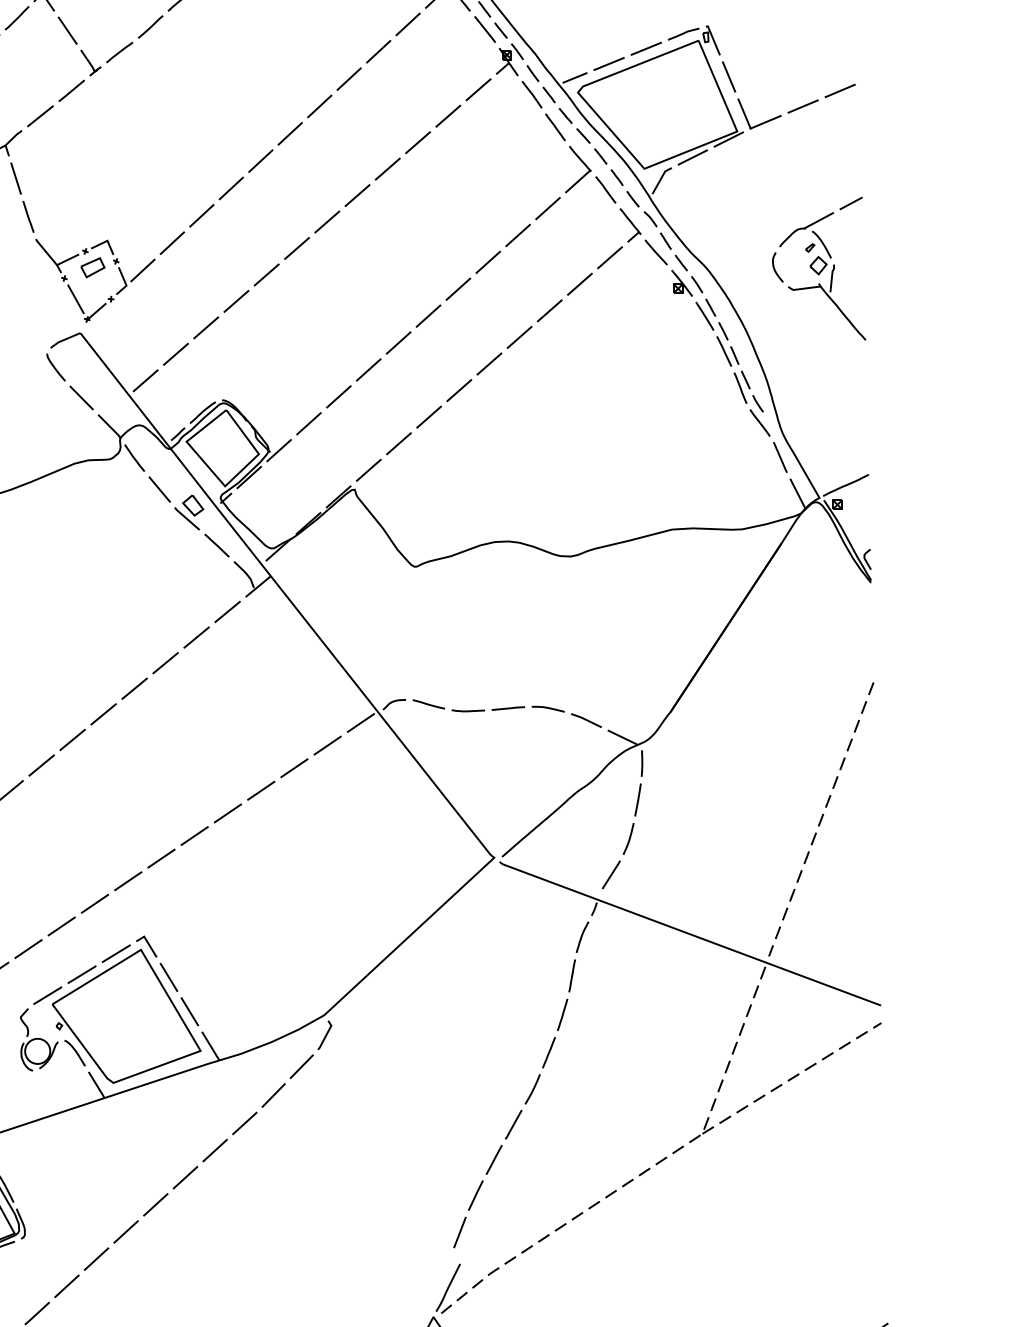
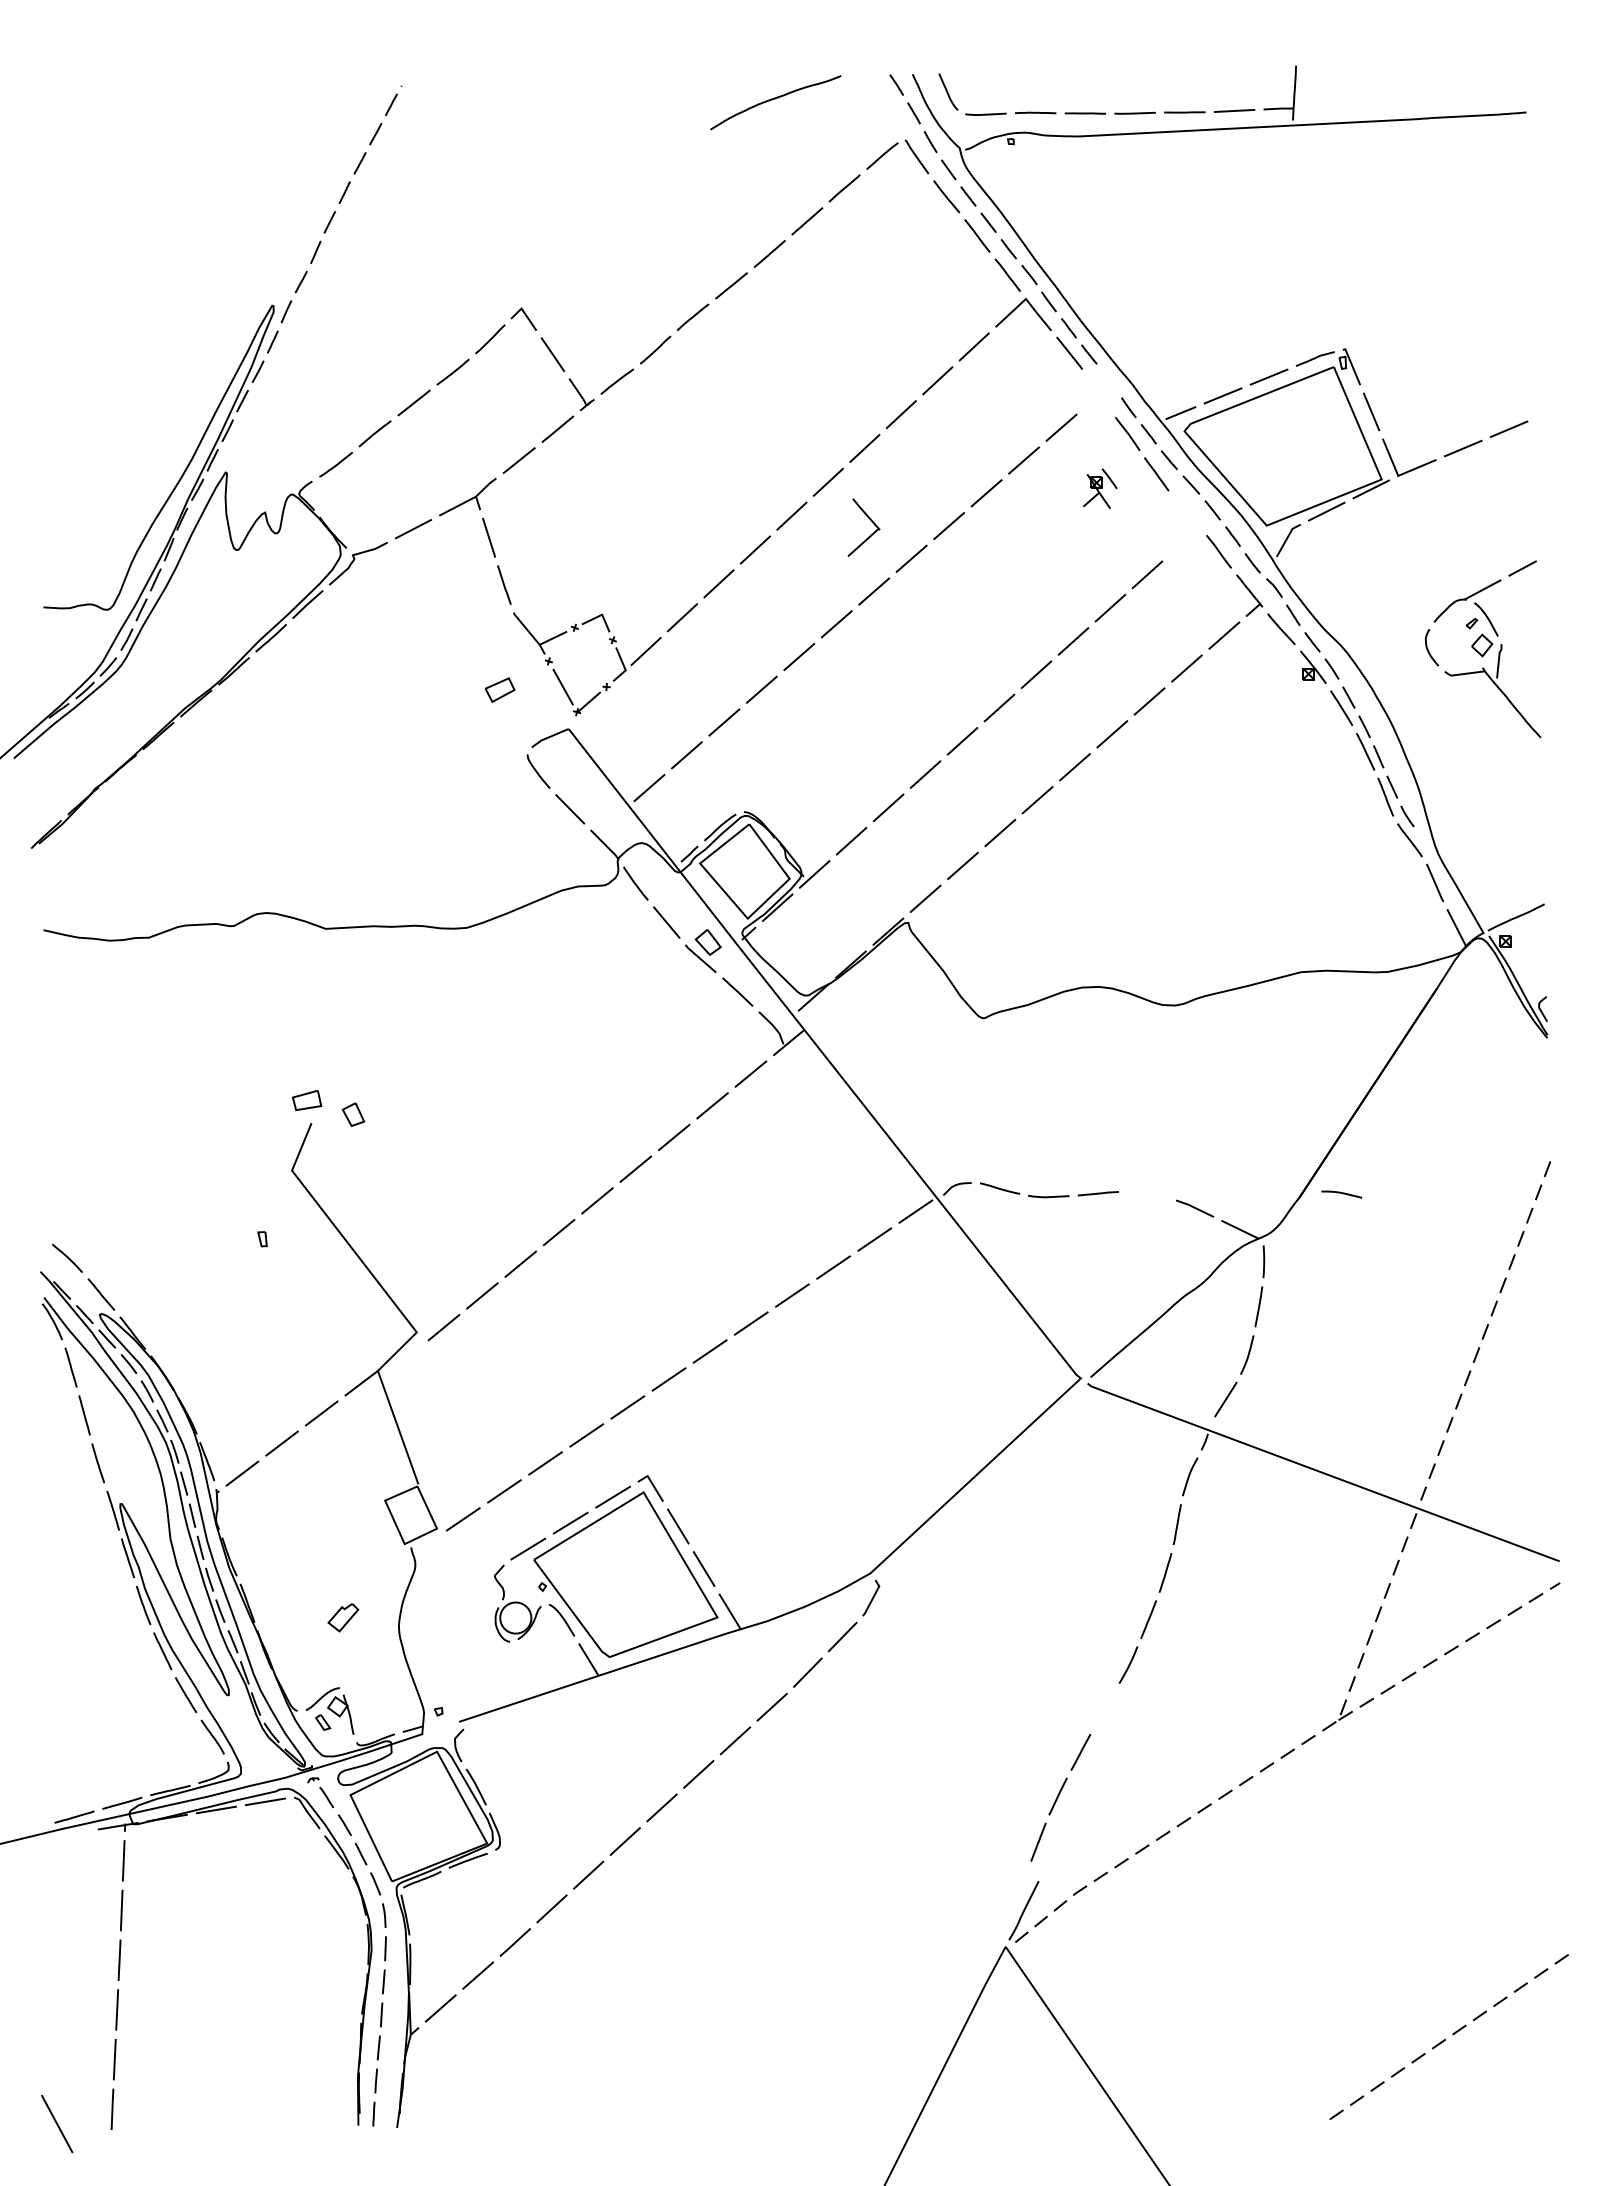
part: (510, 59) -> (1100, 488), moved
part: (585, 166) -> (872, 523), moved
part: (92, 267) -> (499, 689), moved
curve: (548, 708) -> (1341, 1193), moved
line: (513, 1124) -> (1104, 1708), removed

